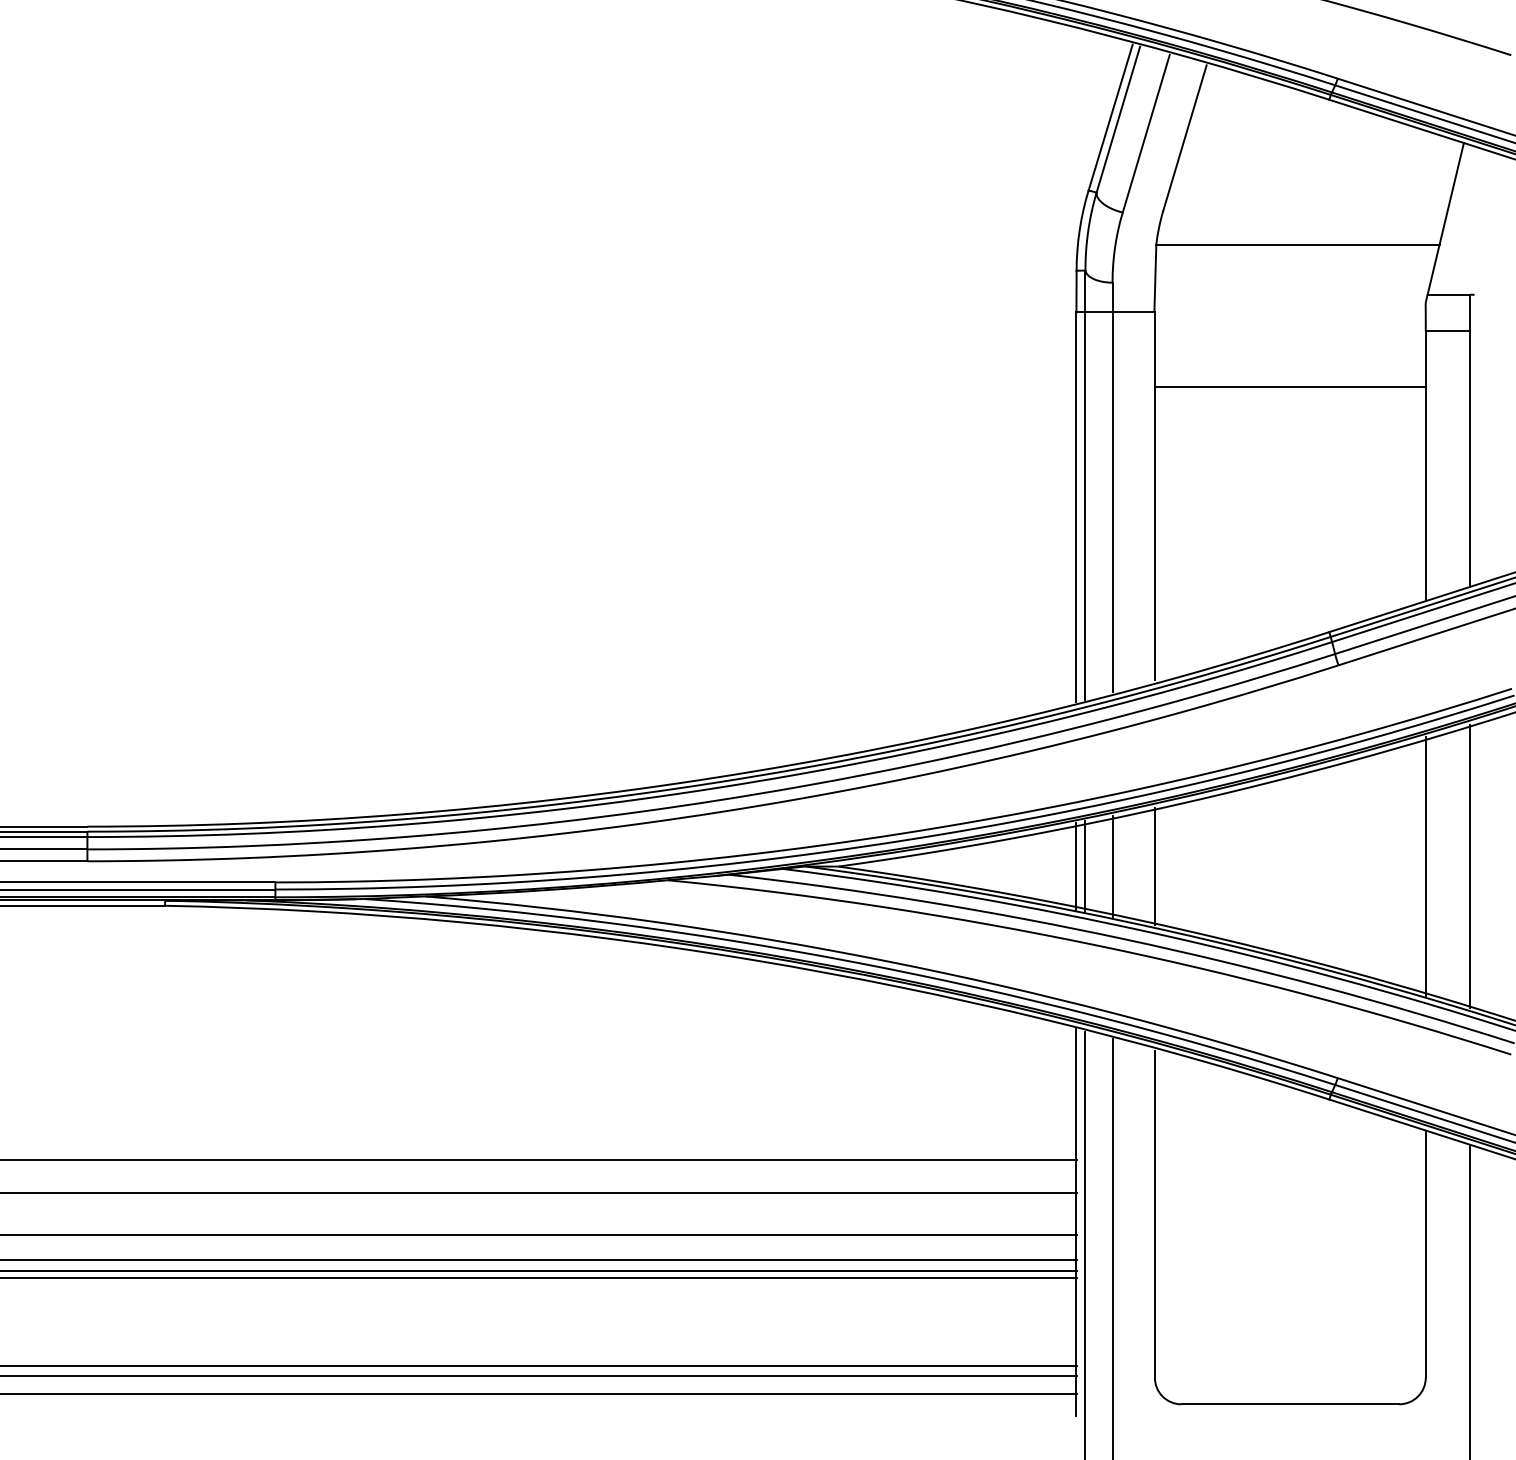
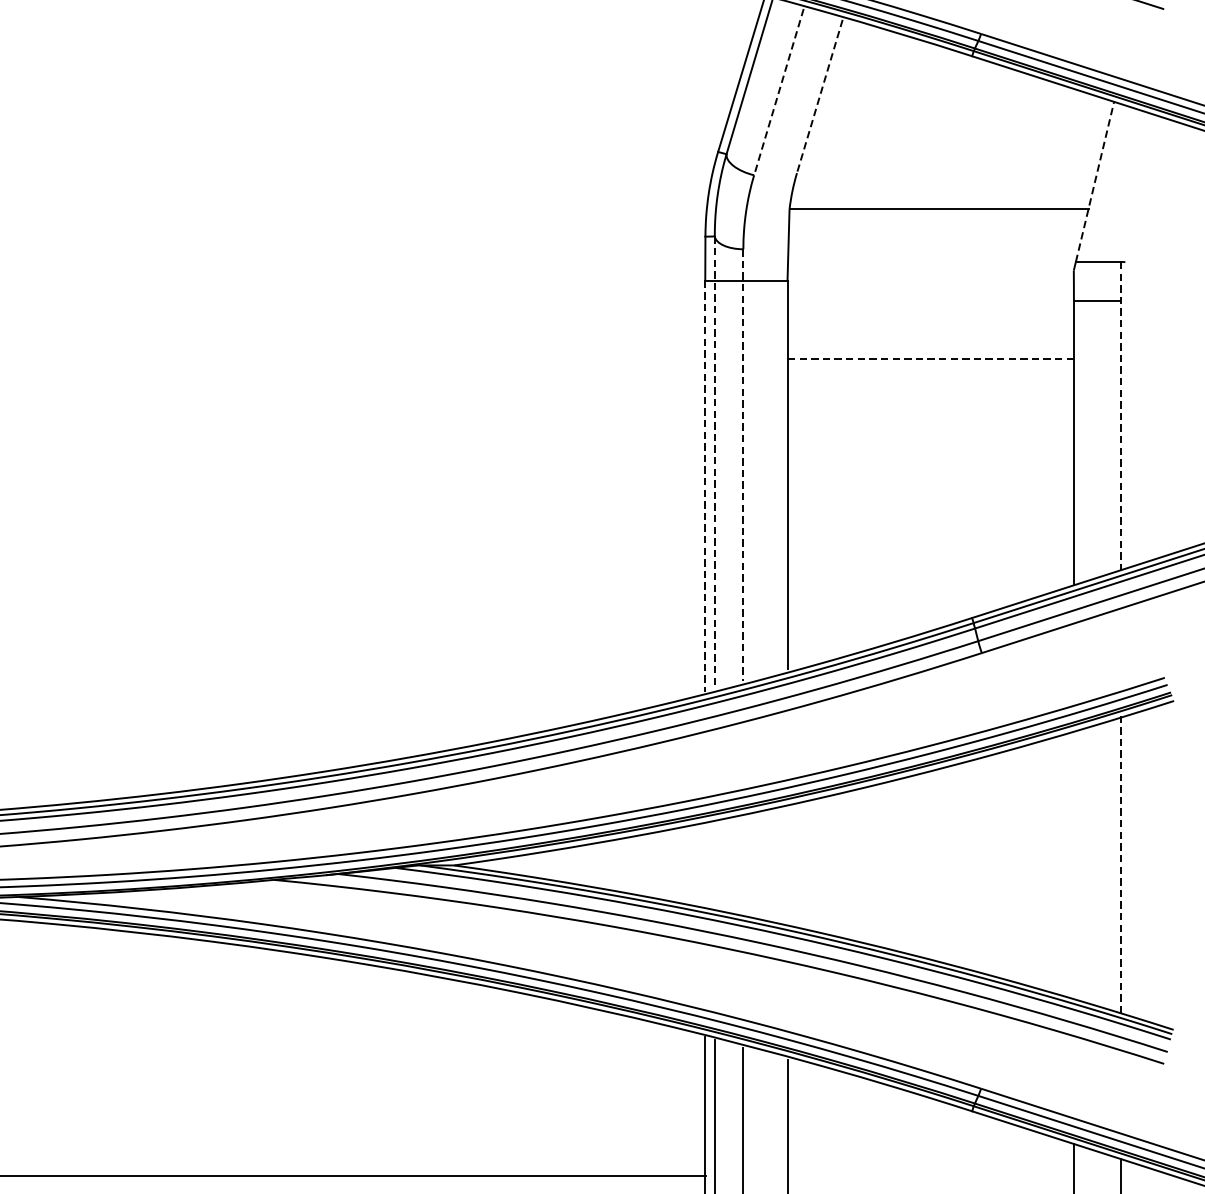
line: (1146, 134) -> (779, 92), solid -> dashed
line: (1185, 137) -> (820, 96), solid -> dashed
line: (1445, 218) -> (1094, 181), solid -> dashed
line: (1290, 386) -> (931, 358), solid -> dashed
line: (1470, 441) -> (1121, 416), solid -> dashed
line: (1085, 485) -> (714, 463), solid -> dashed
line: (1112, 487) -> (743, 465), solid -> dashed
line: (1076, 507) -> (705, 486), solid -> dashed
line: (1076, 865) -> (705, 864), removed
line: (1425, 865) -> (1073, 864), removed
line: (1085, 866) -> (714, 865), removed
line: (1112, 866) -> (743, 865), removed
line: (1154, 866) -> (787, 865), removed
line: (1470, 866) -> (1121, 865), solid -> dashed

